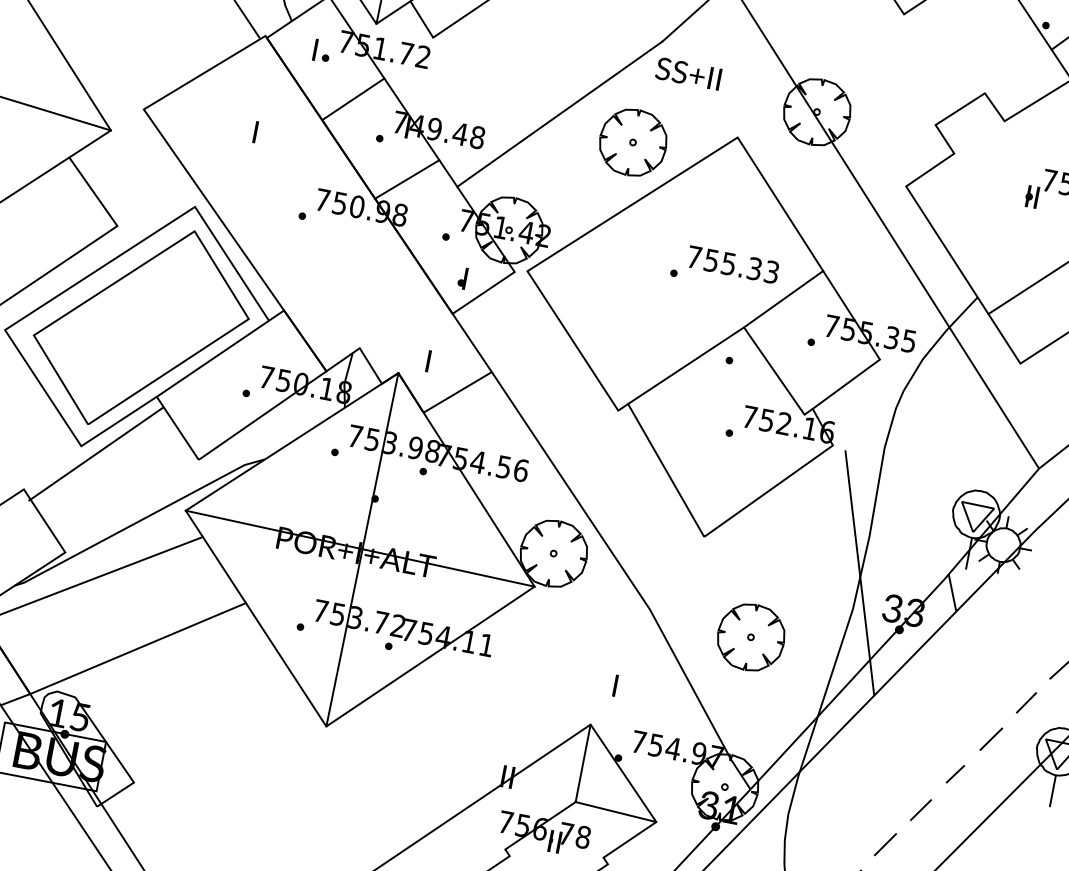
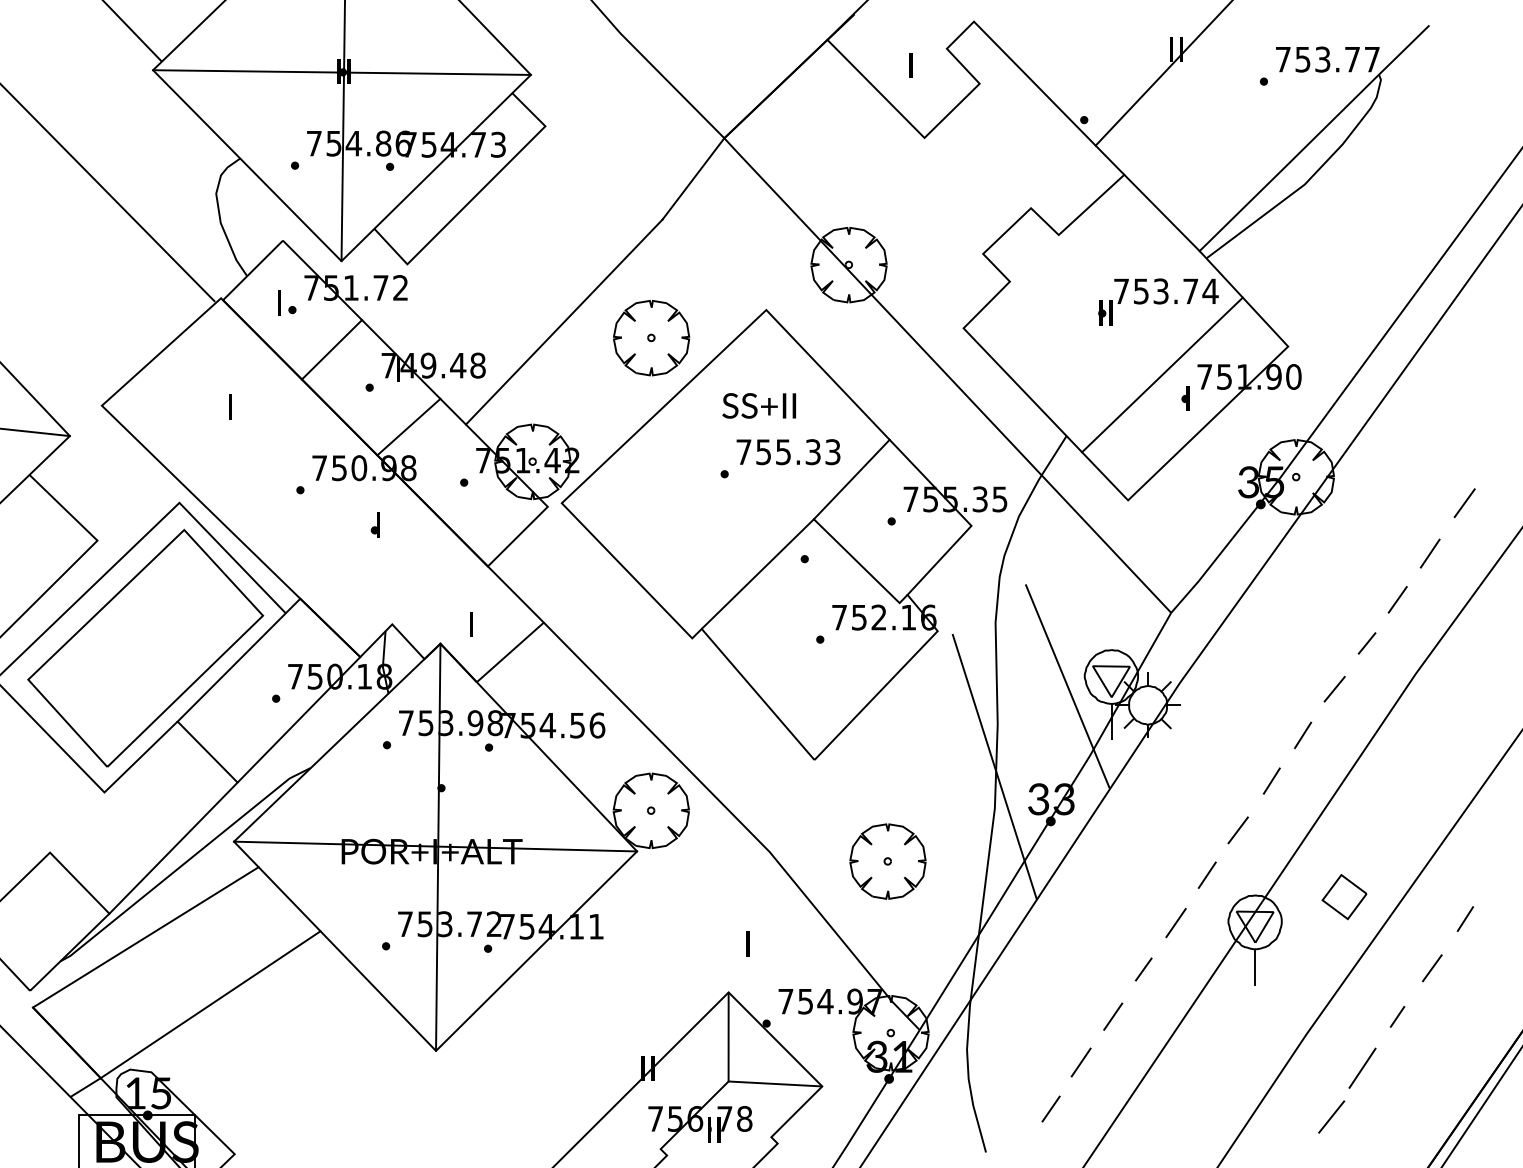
text: (687, 73) -> (758, 405), moved
part: (461, 277) -> (374, 524), moved
line: (96, 453) -> (173, 847), moved
line: (932, 497) -> (1059, 667), added

